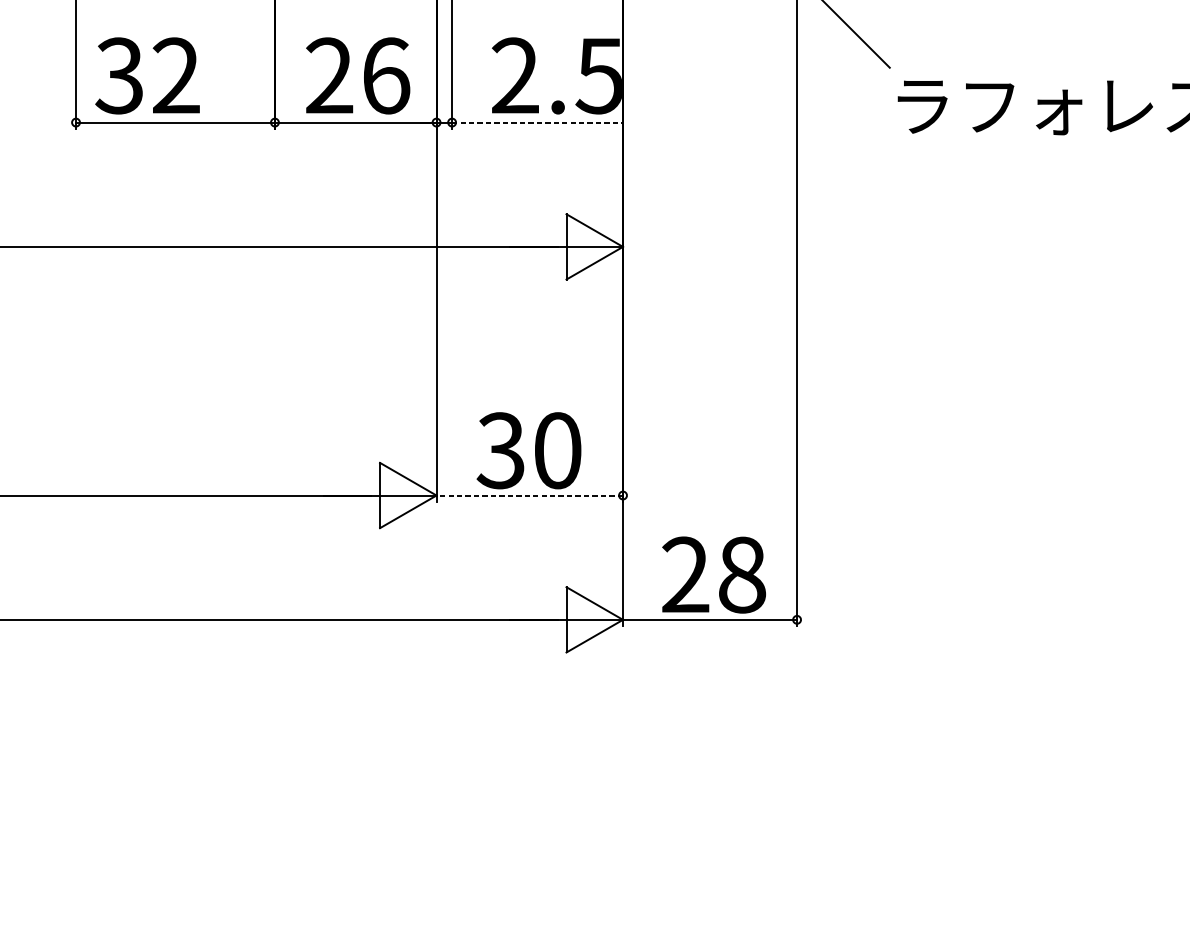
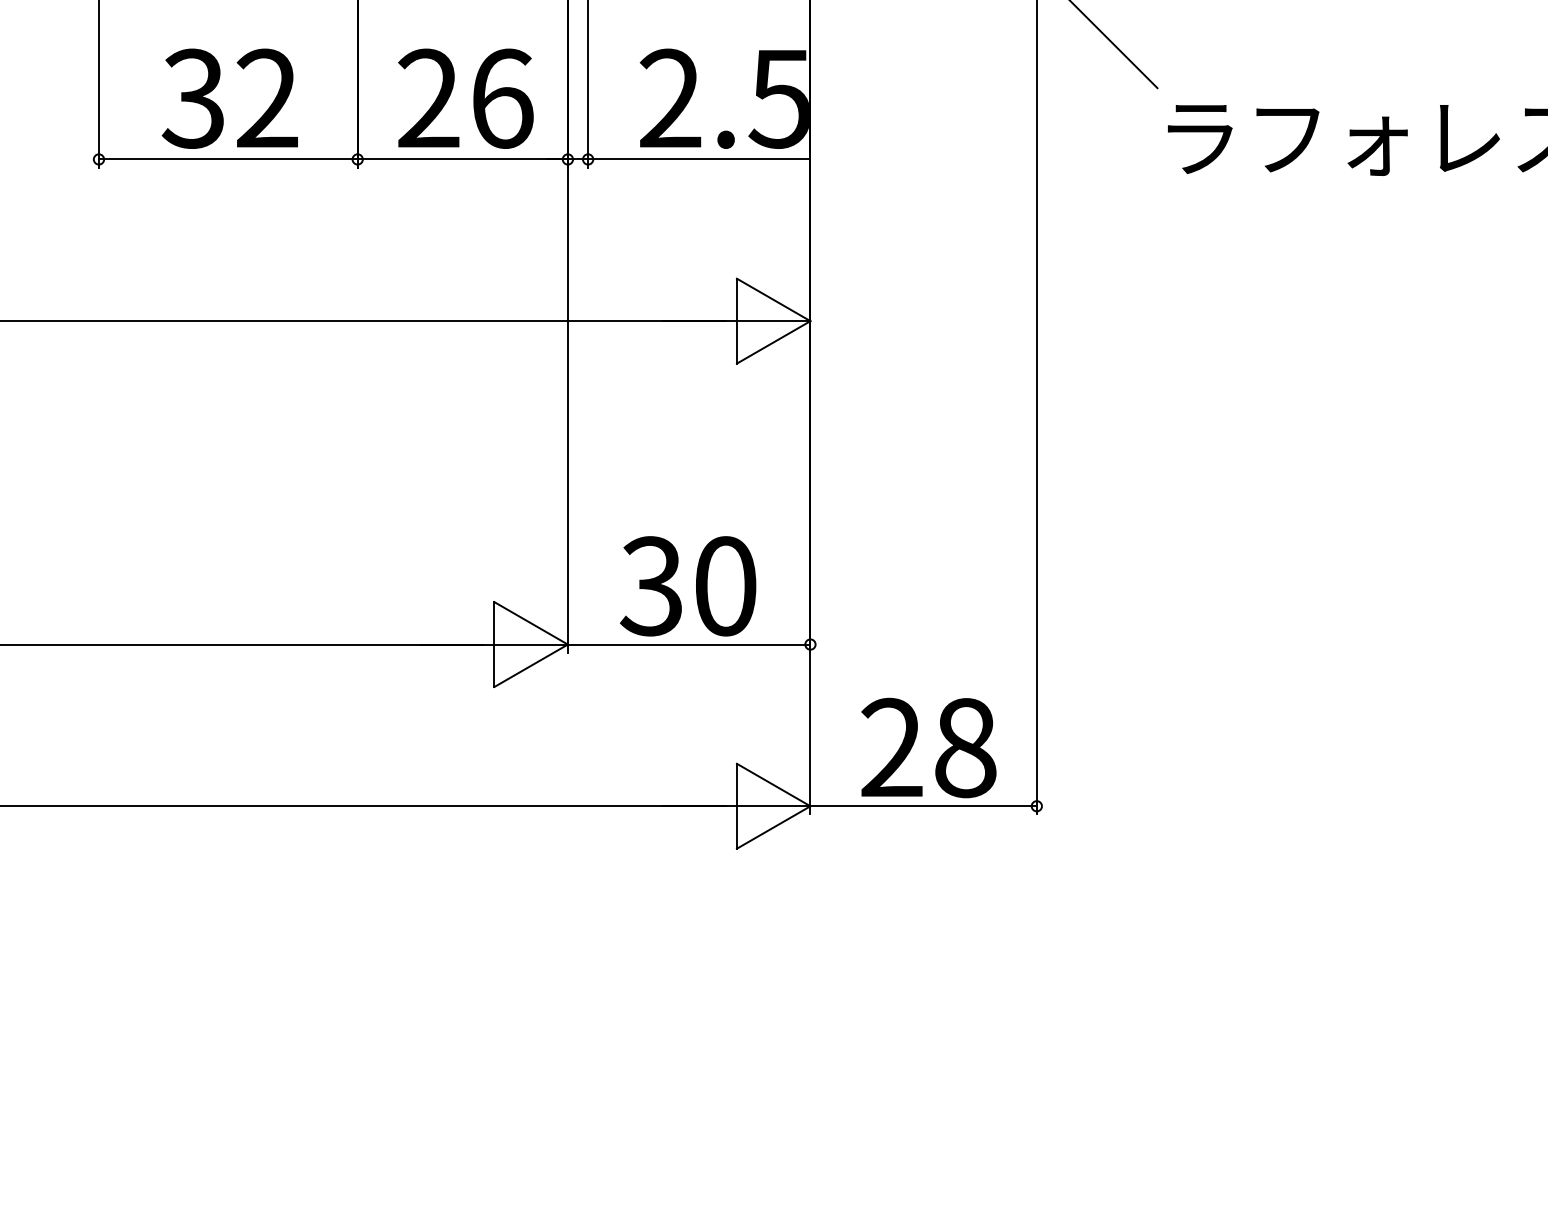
text: (147, 75) -> (229, 98), moved
line: (537, 122) -> (699, 159), dashed -> solid
line: (529, 495) -> (688, 644), dashed -> solid

